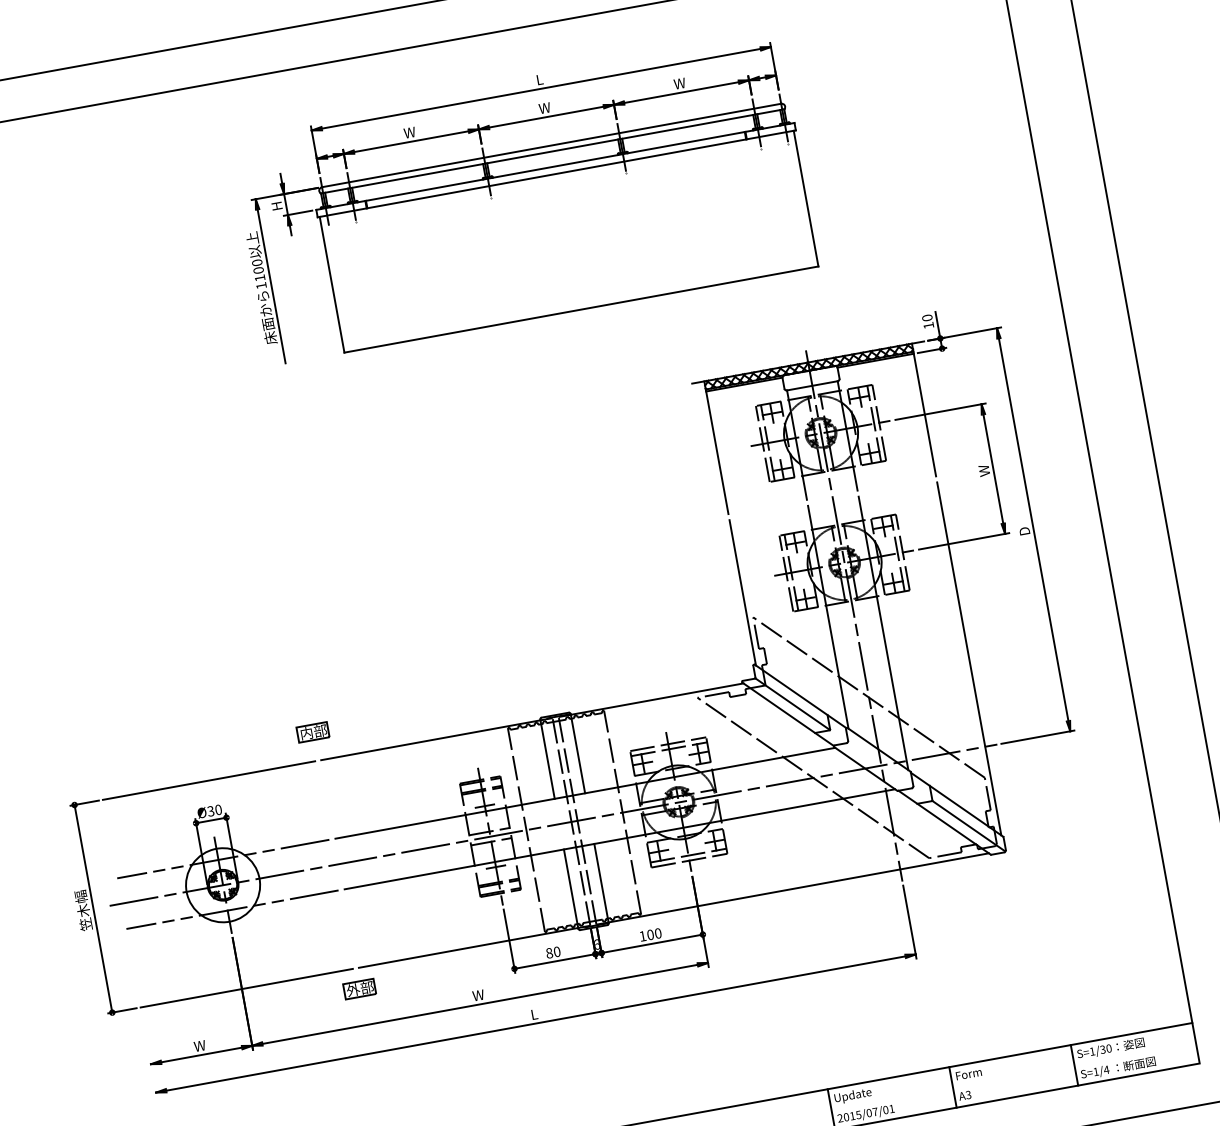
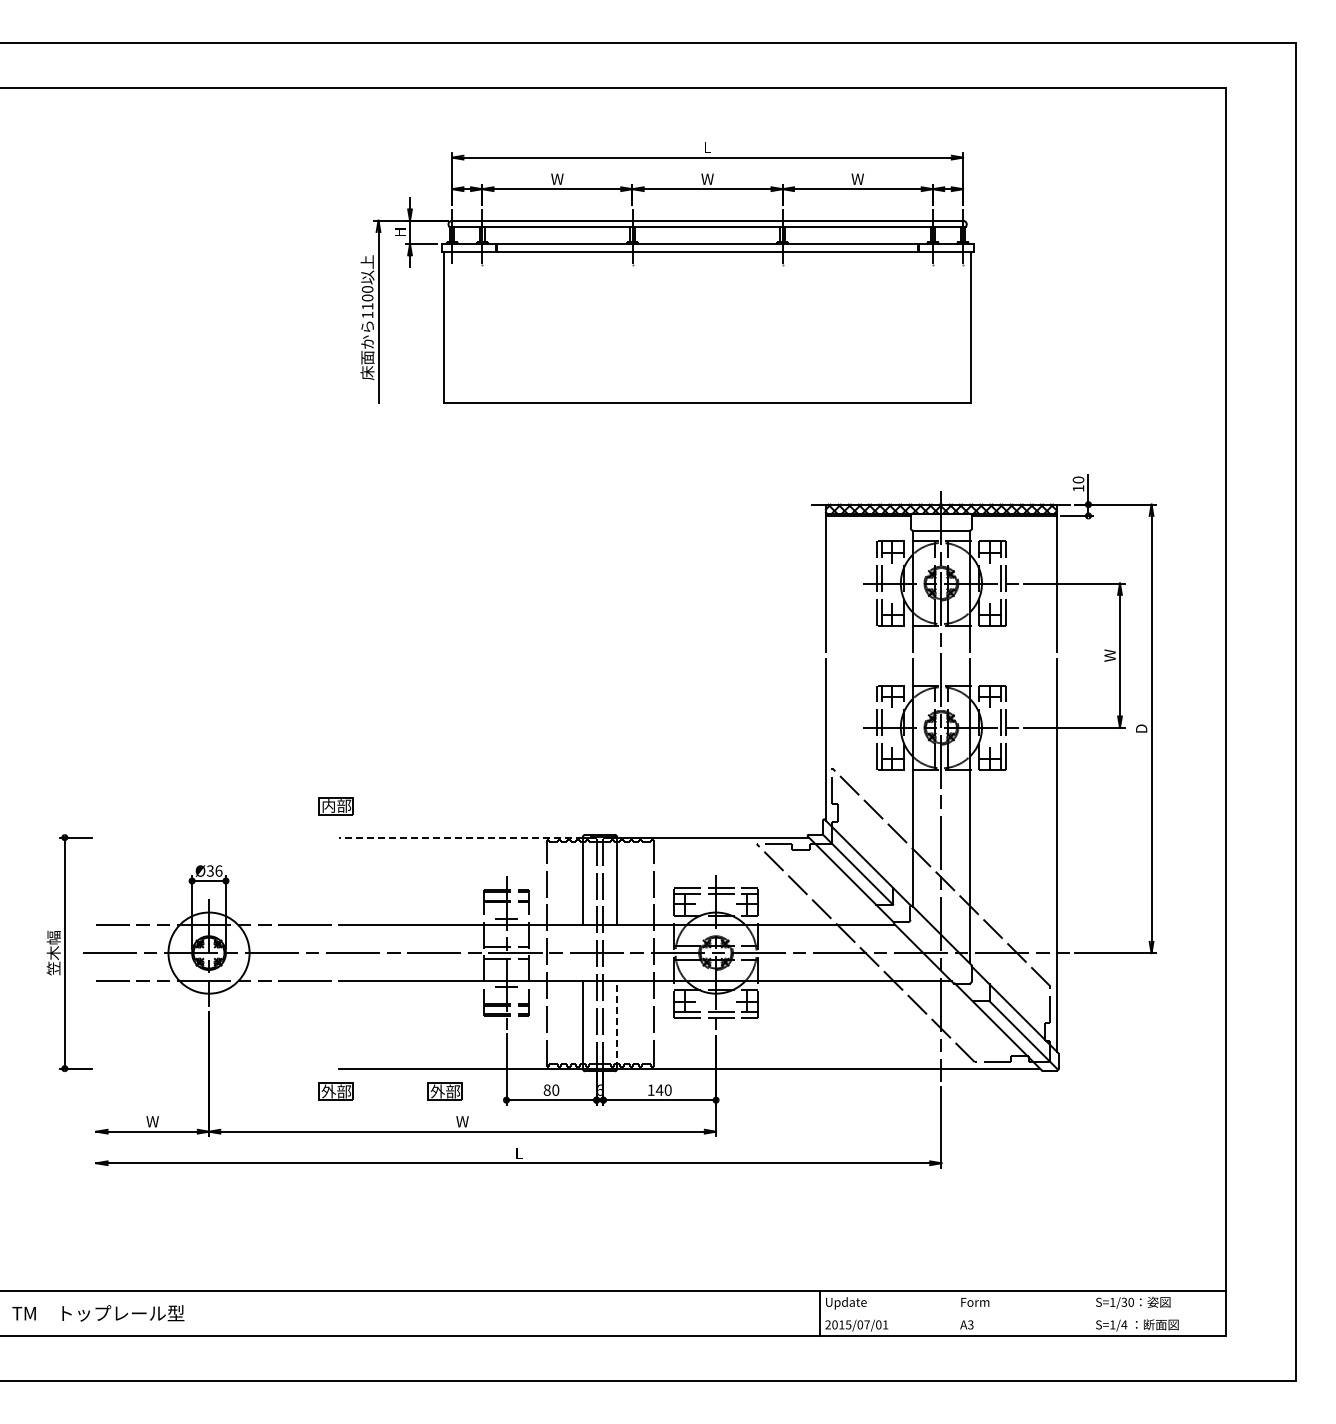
line: (431, 740) -> (461, 837), solid -> dashed
line: (209, 780) -> (214, 837), removed
text: (218, 809) -> (218, 870), Ø30 -> Ø36
line: (601, 882) -> (616, 1024), solid -> dashed
text: (650, 934) -> (659, 1089), 100 -> 140
part: (457, 971) -> (444, 1091), added
line: (246, 988) -> (214, 1068), removed
line: (1074, 1065) -> (1090, 1313), removed
line: (952, 1087) -> (955, 1313), removed

